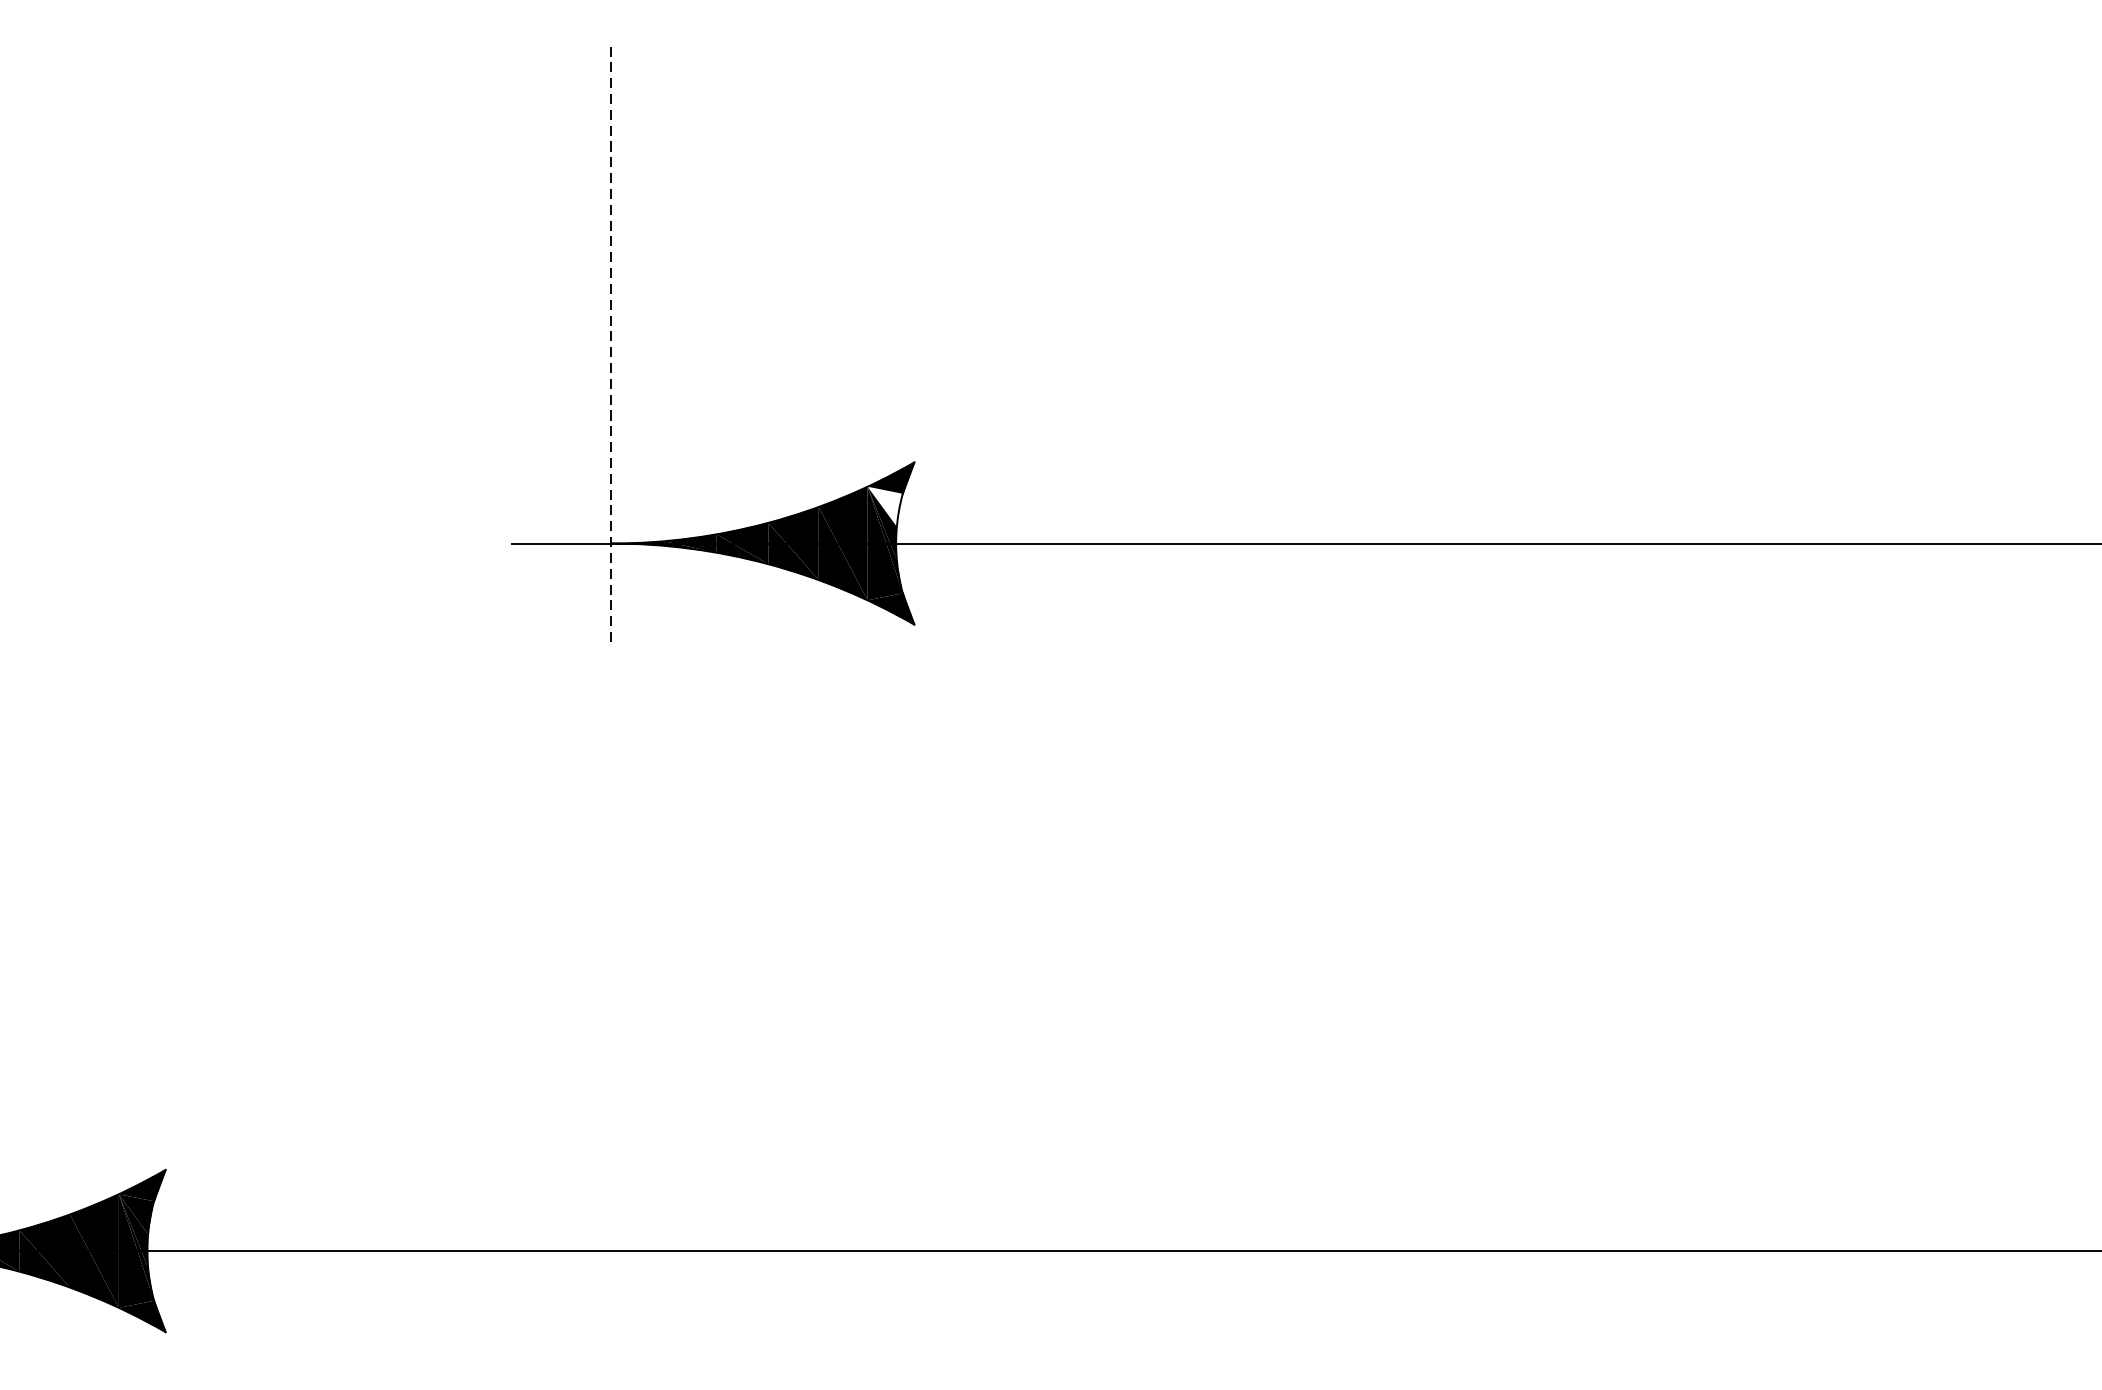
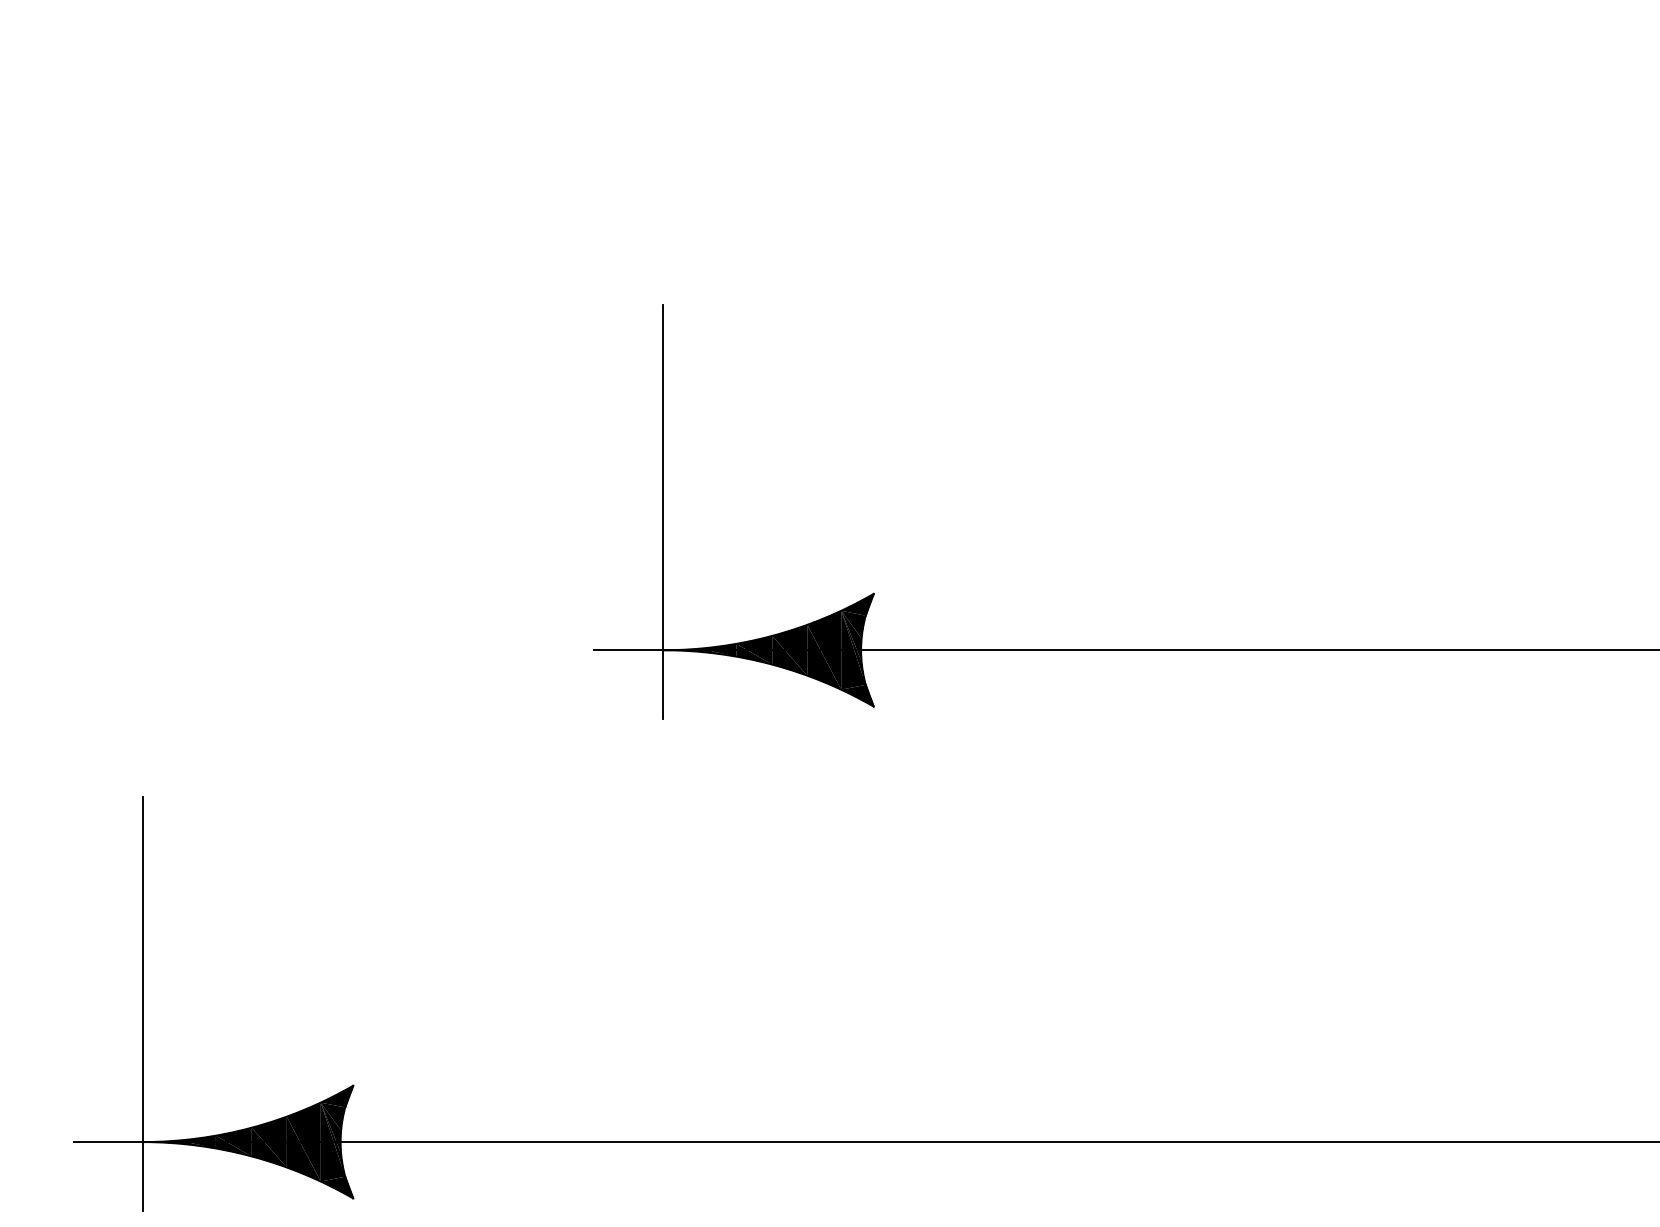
line: (611, 345) -> (663, 512), dashed -> solid
fill: (885, 506) -> (853, 624), added

